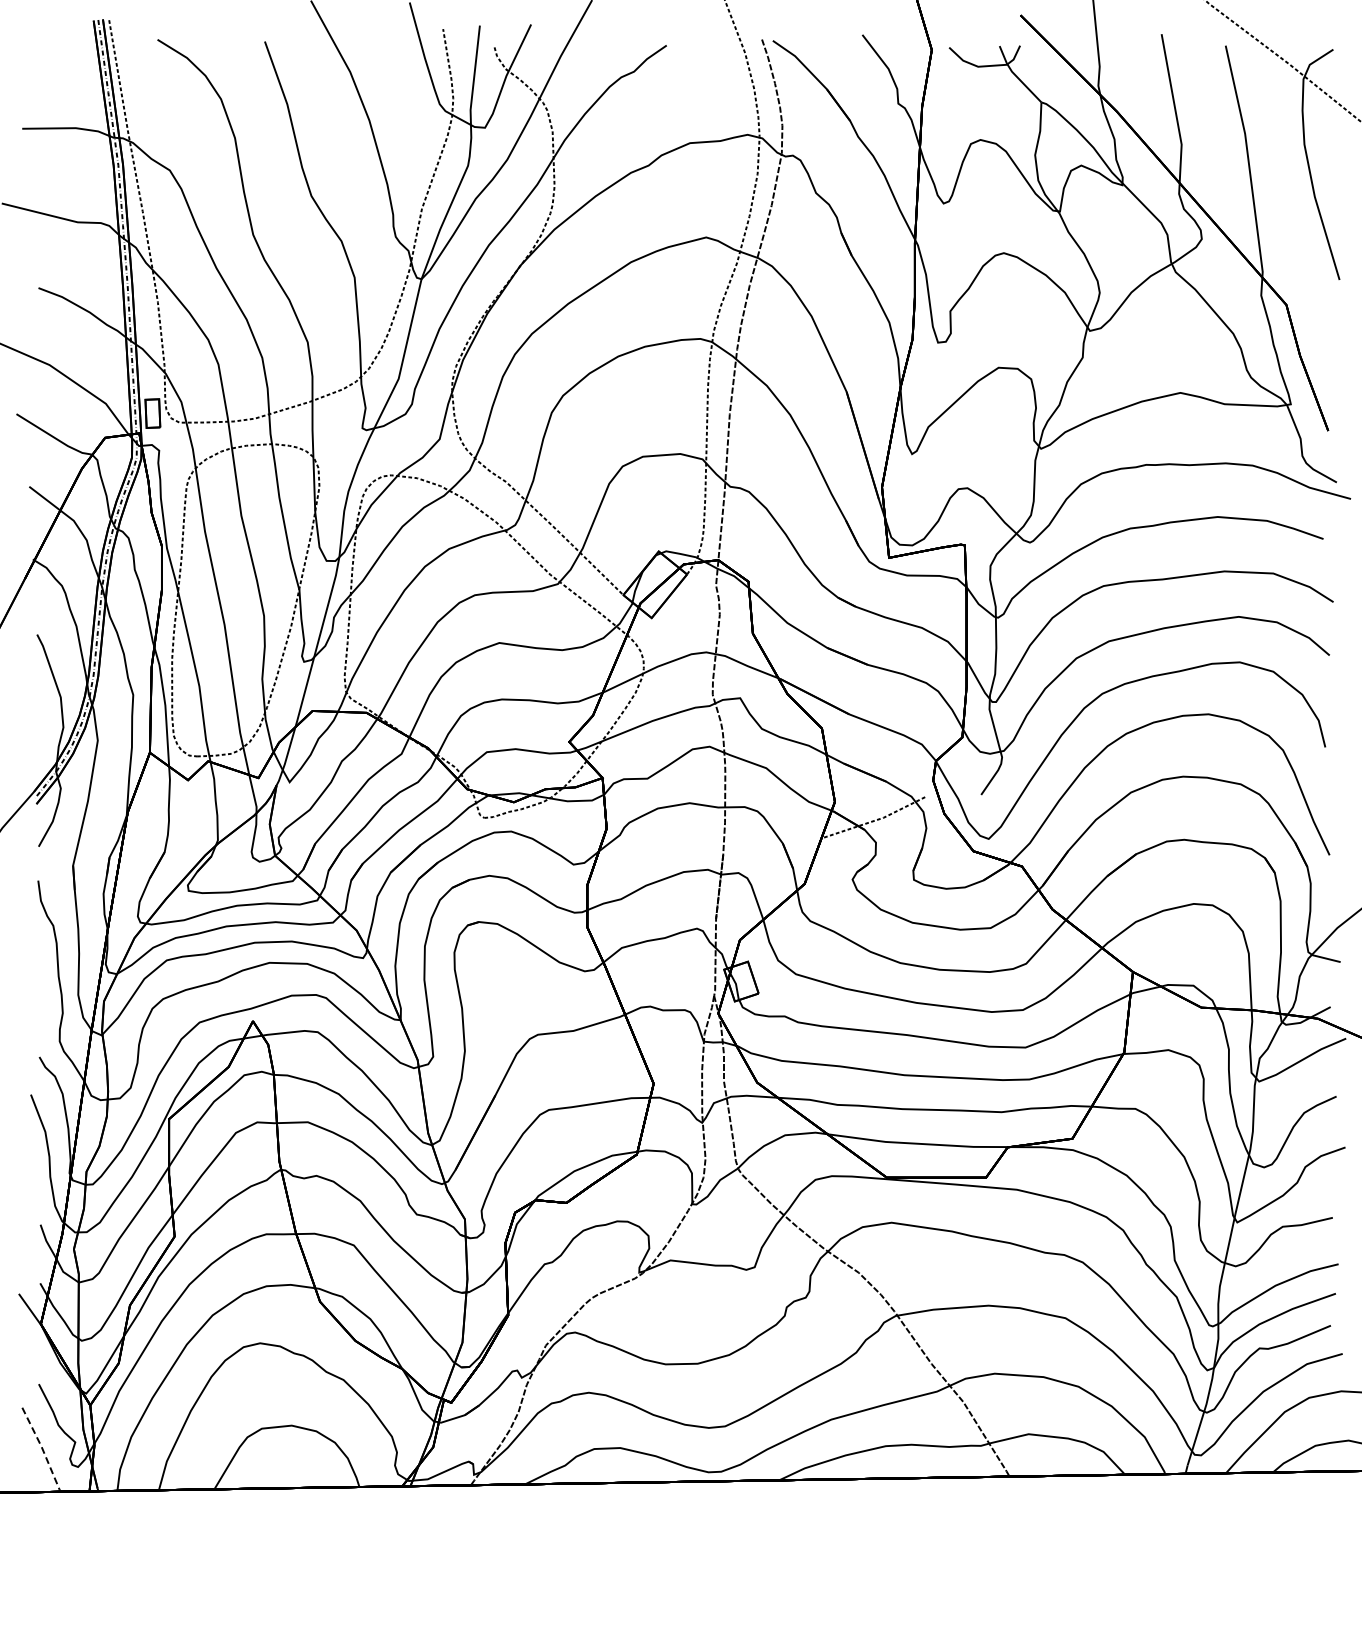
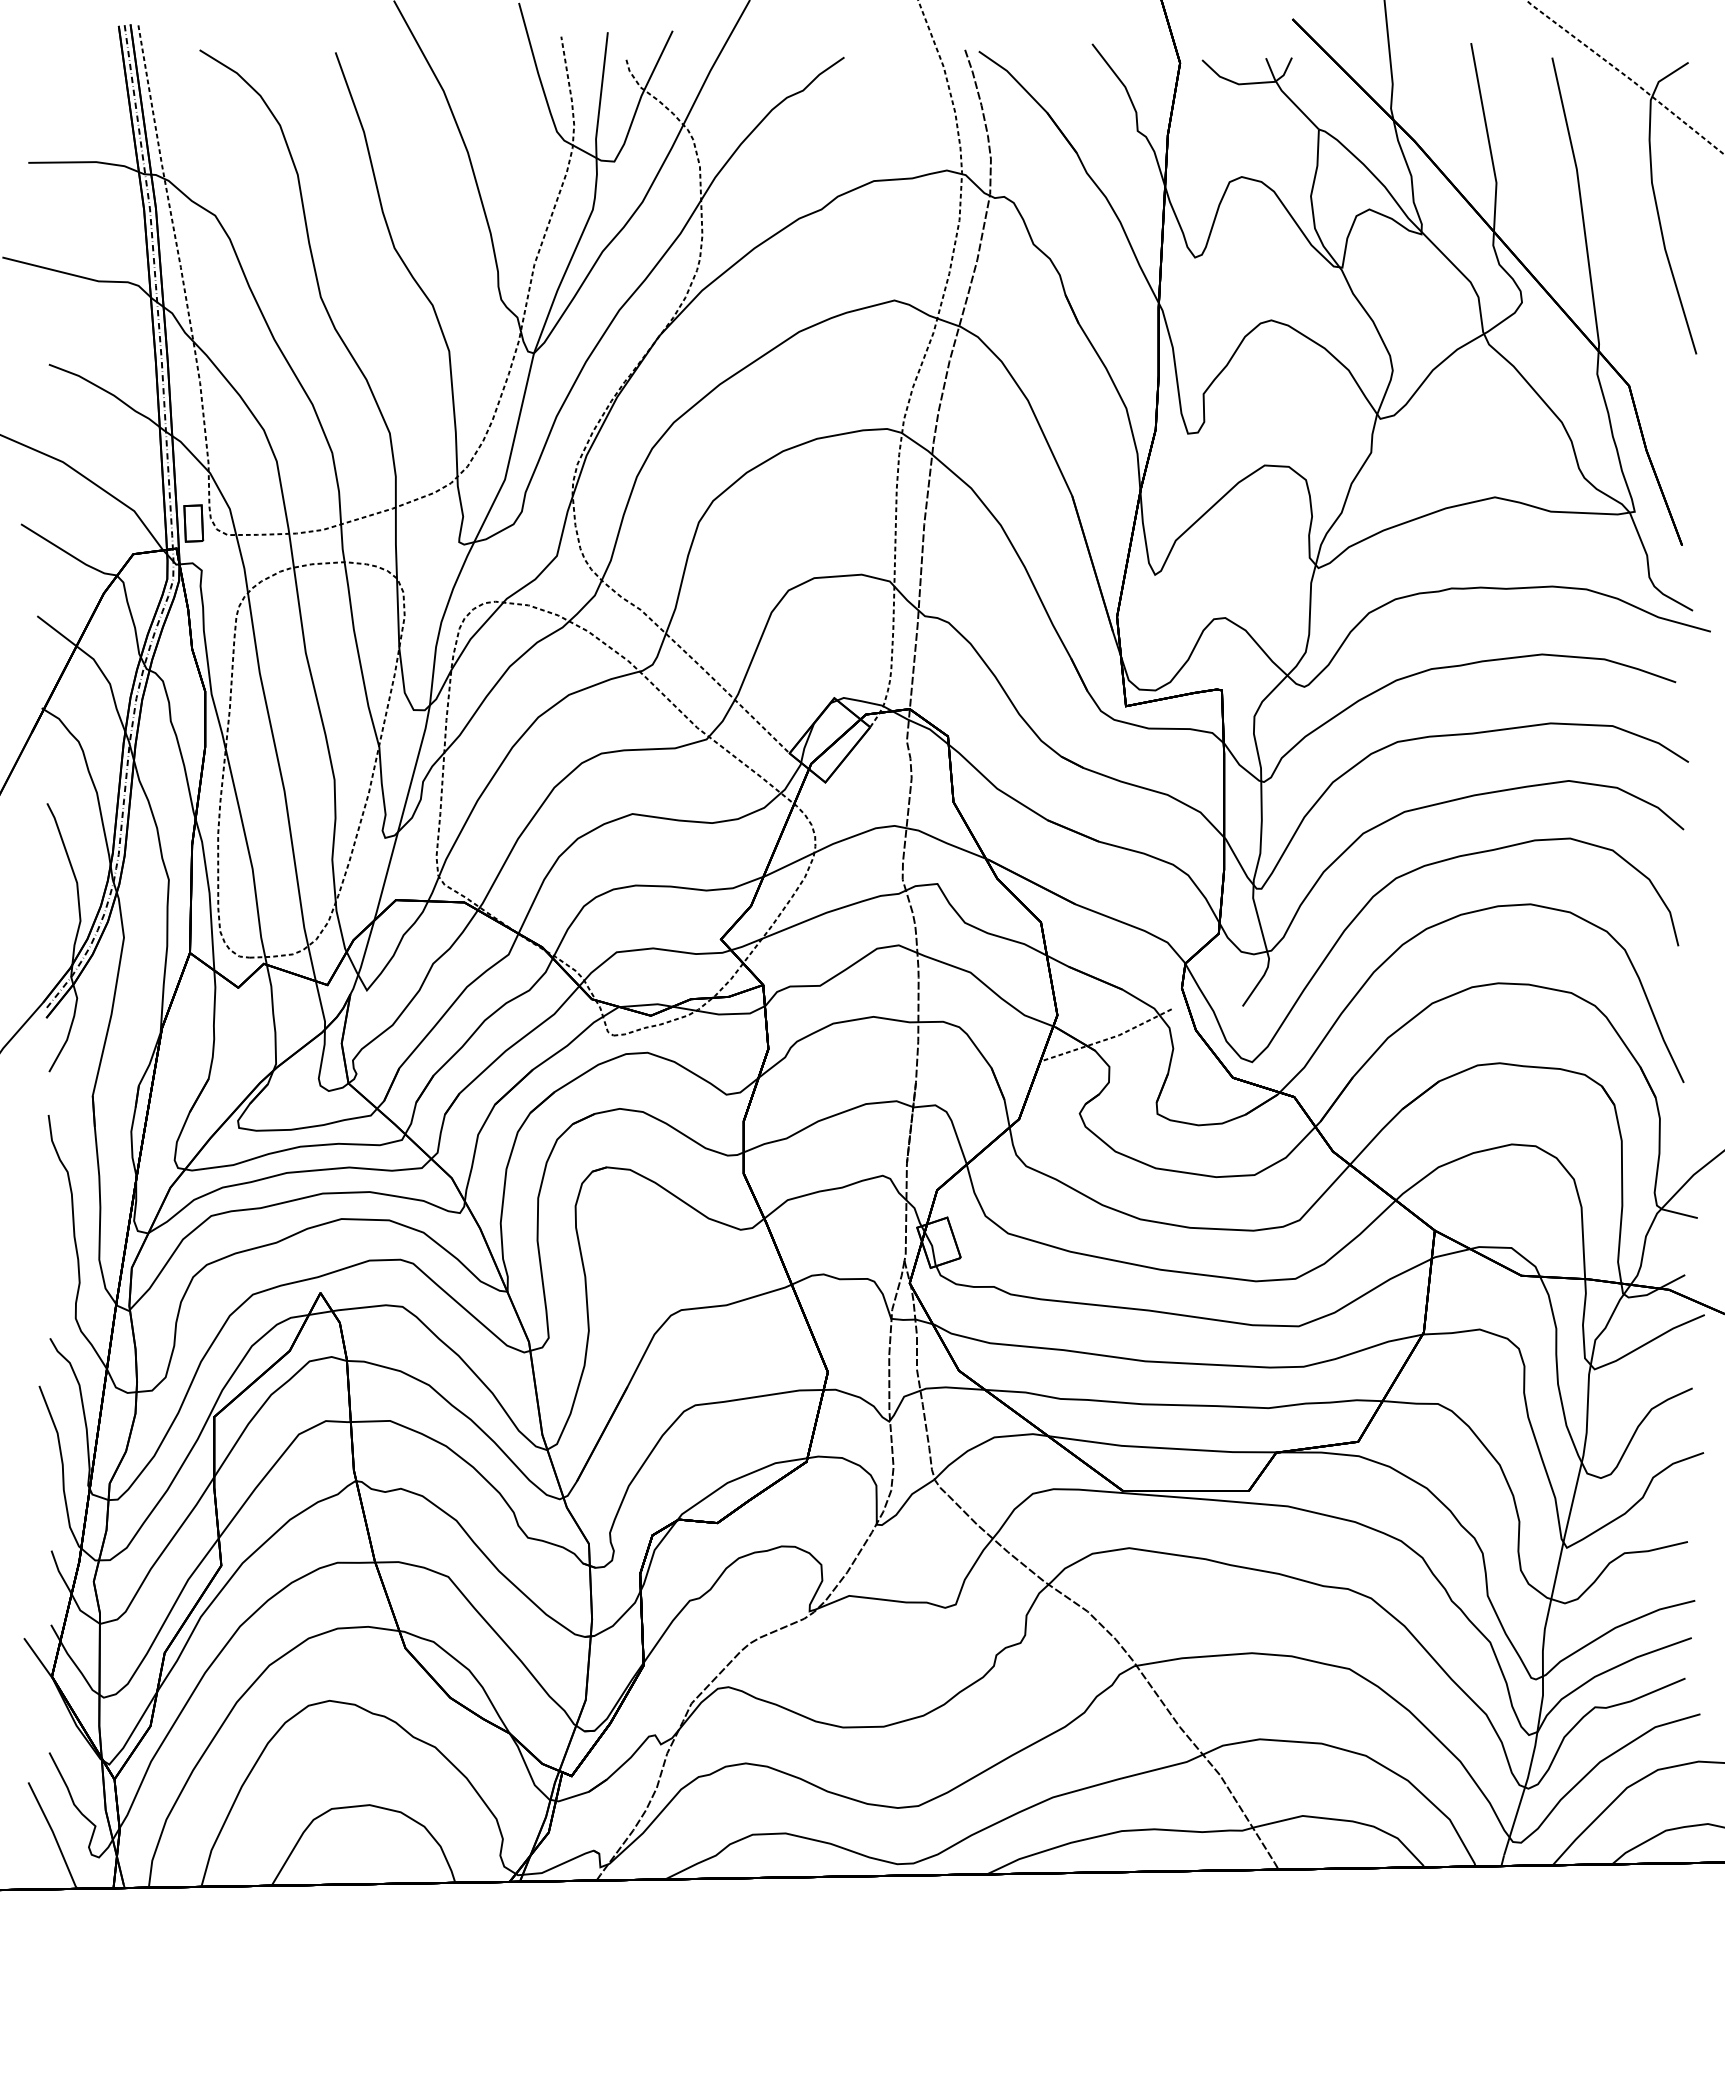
line: (42, 1449) -> (53, 1835), dashed -> solid

